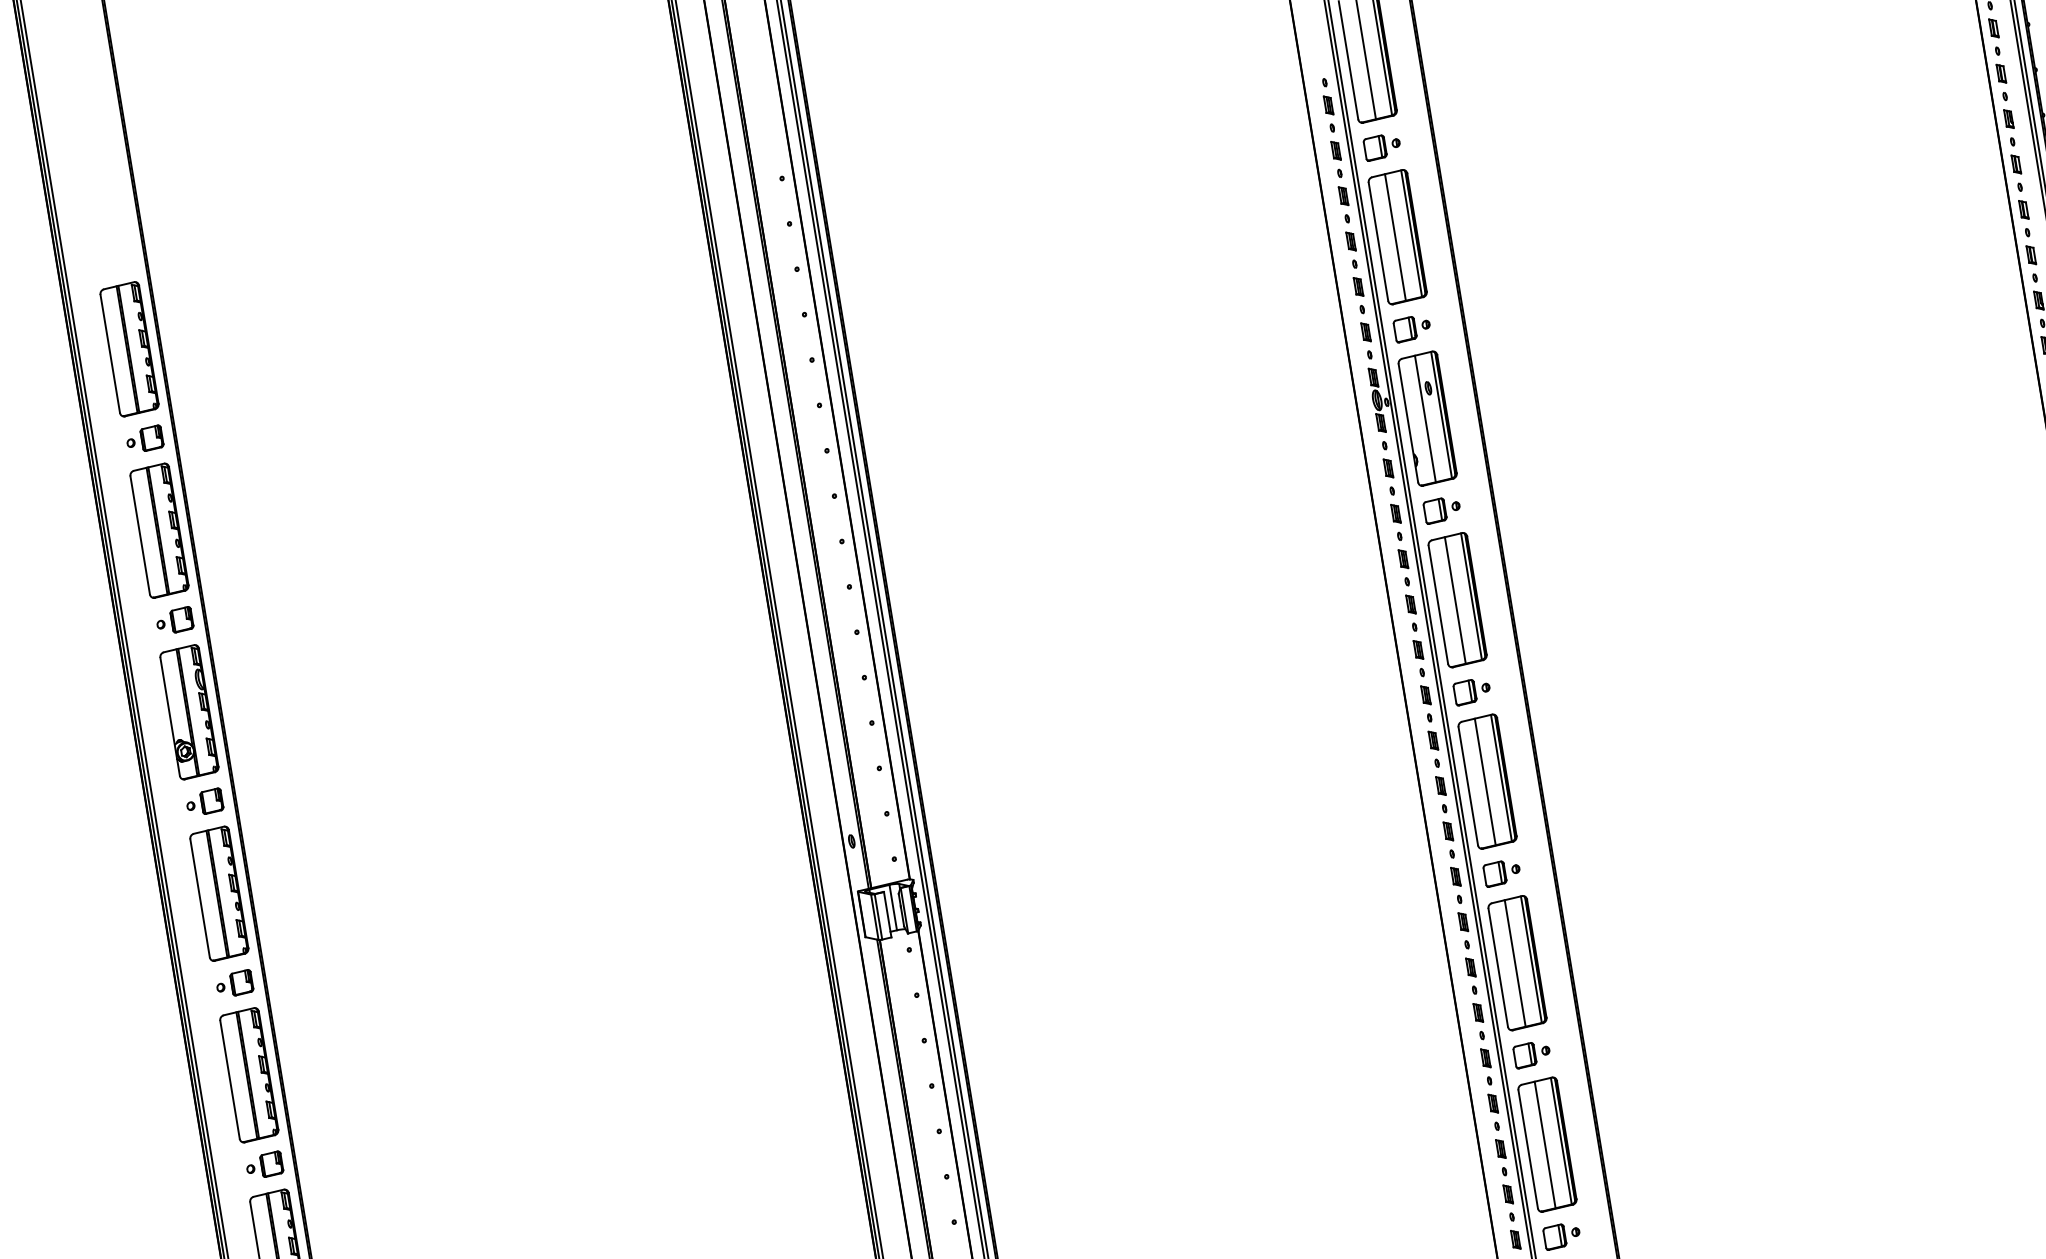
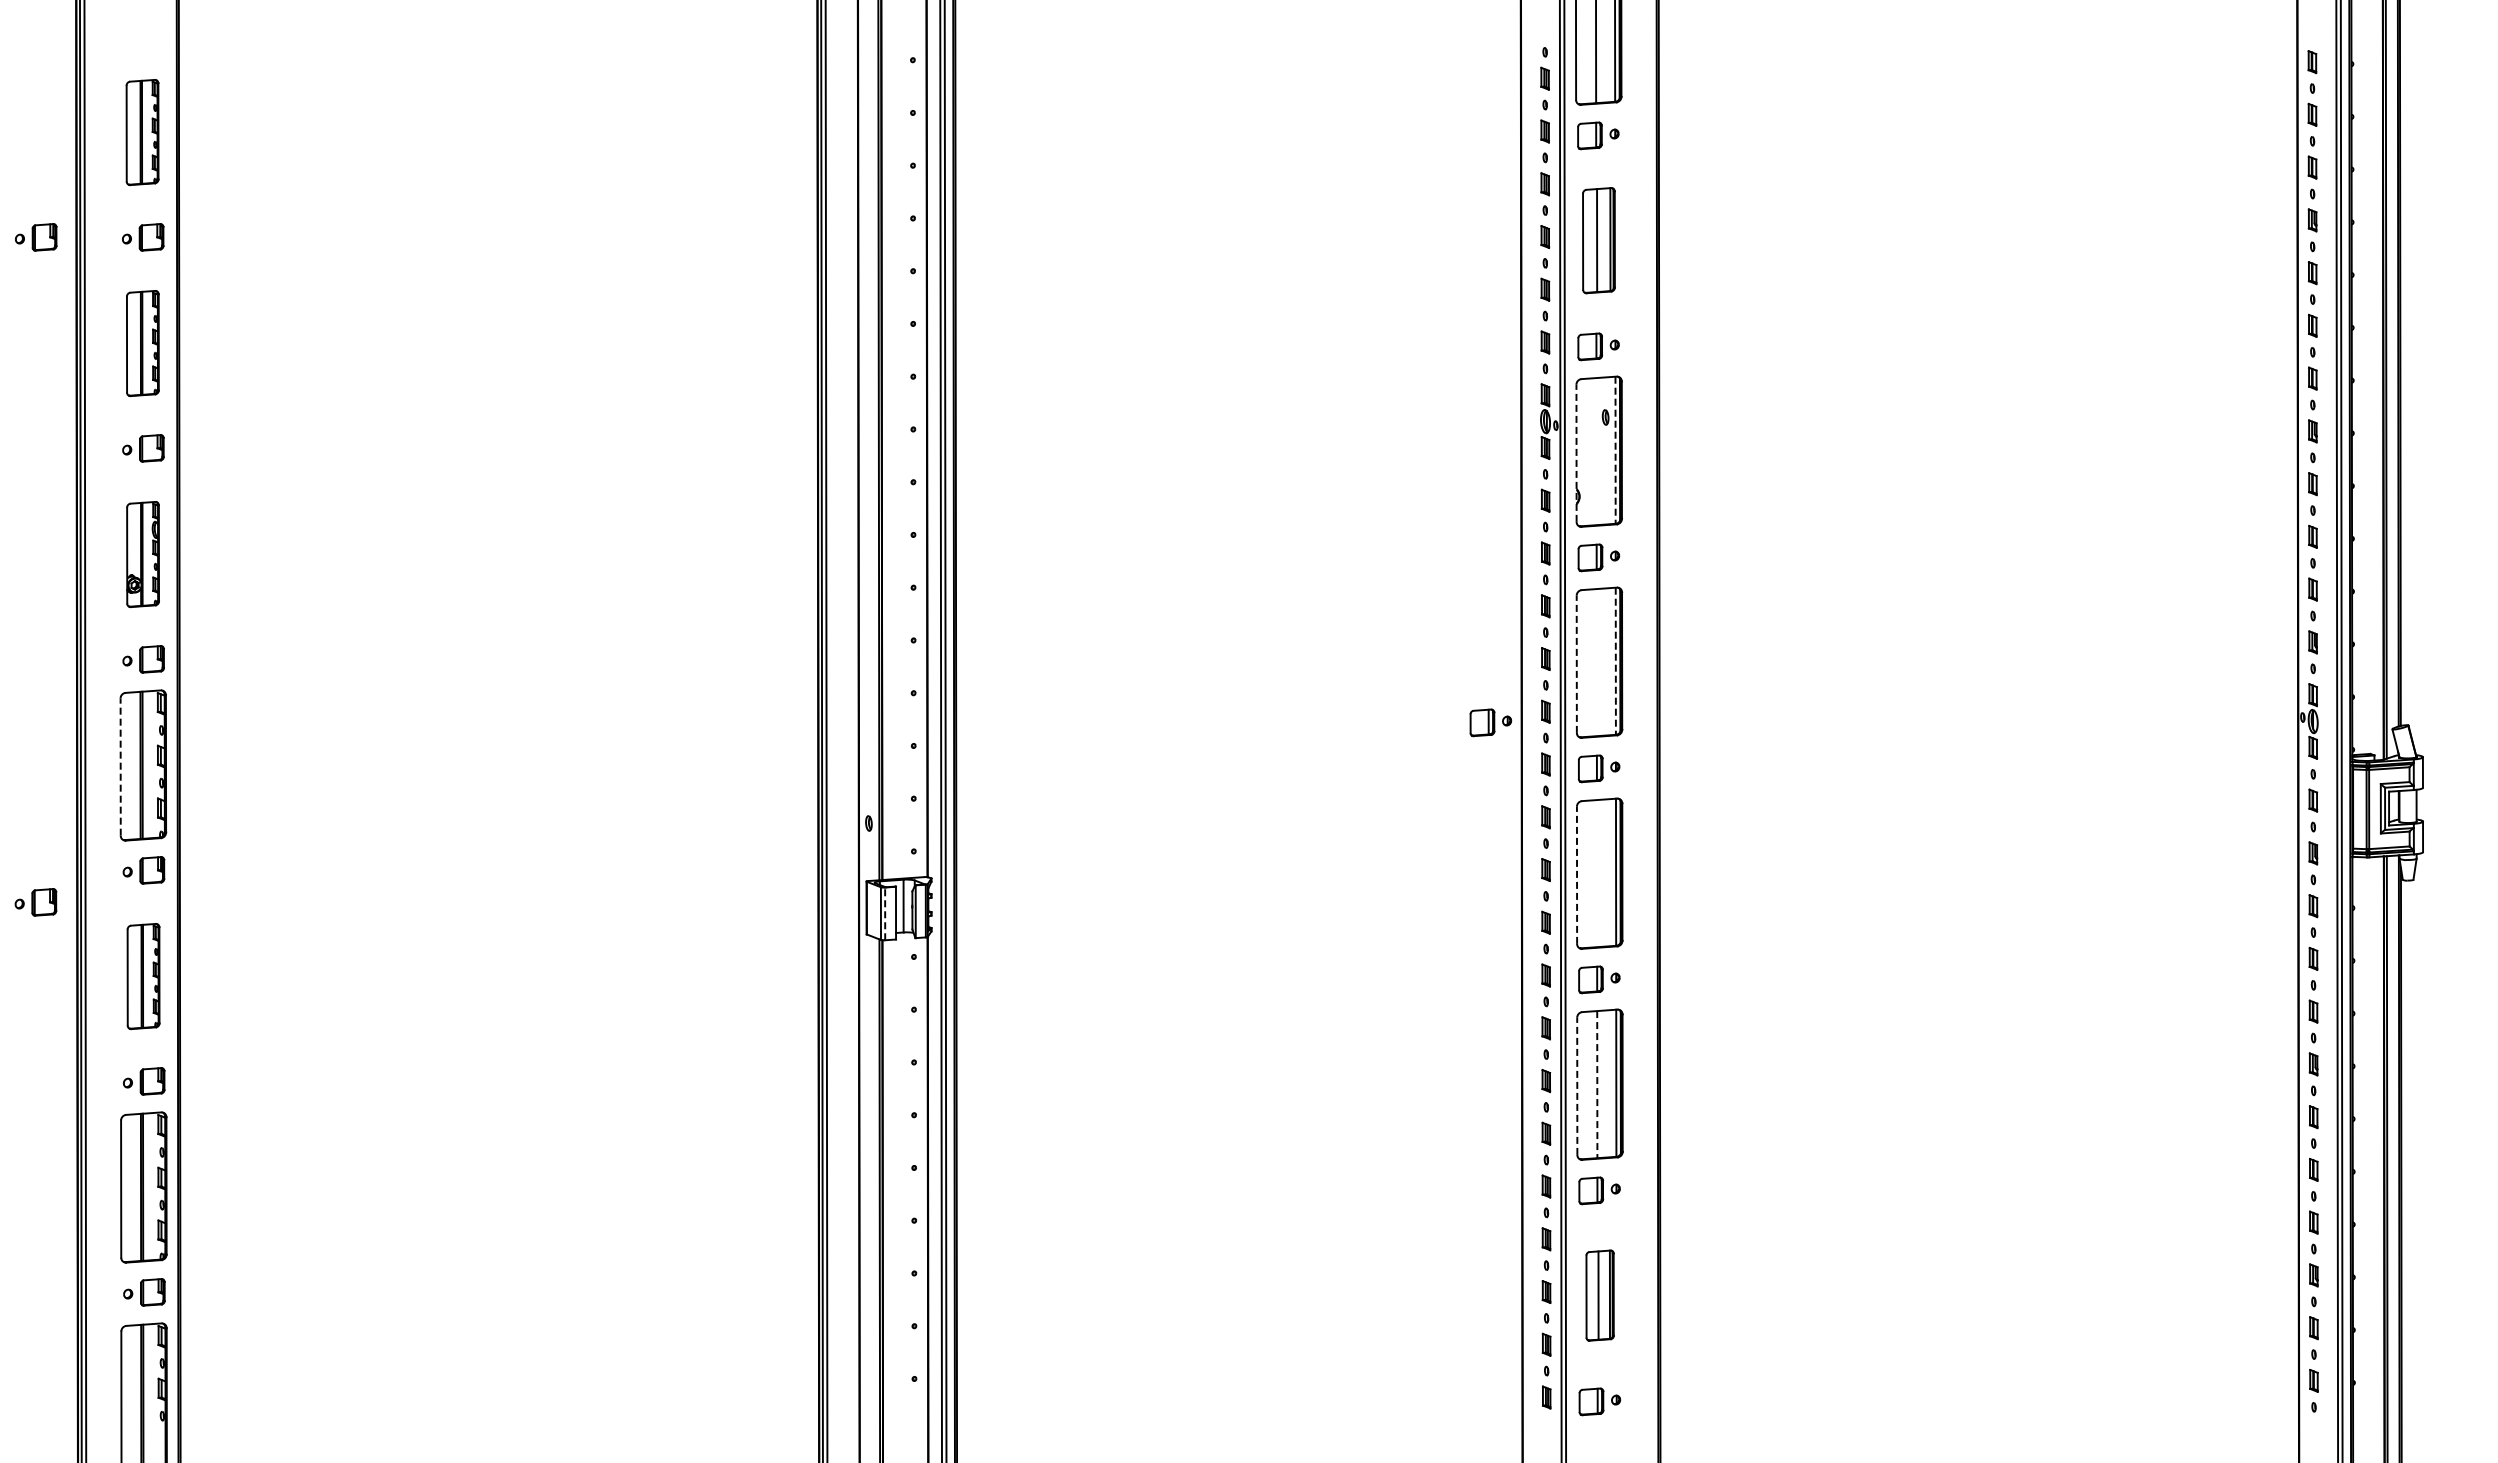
part: (1397, 237) -> (1598, 240), size x0.7
part: (129, 349) -> (142, 132), size x0.7
line: (1441, 415) -> (1615, 450), solid -> dashed
line: (1425, 418) -> (1596, 451), removed
line: (1408, 423) -> (1576, 453), solid -> dashed
part: (53, 454) -> (36, 237), added
part: (159, 530) -> (142, 343), size x0.7
line: (1471, 596) -> (1615, 661), solid -> dashed
line: (1455, 600) -> (1596, 662), removed
line: (1438, 604) -> (1576, 664), solid -> dashed
part: (1372, 666) -> (1490, 722), added
part: (188, 712) -> (142, 554), size x0.7
line: (1484, 781) -> (1596, 873), removed
line: (1468, 786) -> (1577, 875), solid -> dashed
line: (199, 898) -> (120, 767), solid -> dashed
line: (878, 916) -> (885, 913), solid -> dashed
line: (1515, 963) -> (1597, 1084), solid -> dashed
line: (1498, 967) -> (1577, 1086), solid -> dashed
part: (145, 1026) -> (35, 902), added
part: (249, 1075) -> (143, 976), size x0.7
part: (1546, 1144) -> (1599, 1295), size x0.6

